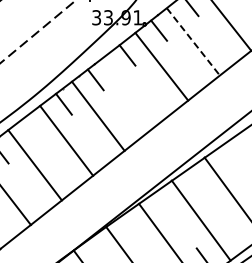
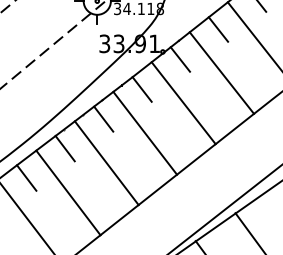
line: (193, 41) -> (222, 72), dashed -> solid
line: (129, 91) -> (144, 133), added
line: (32, 128) -> (27, 177), added

